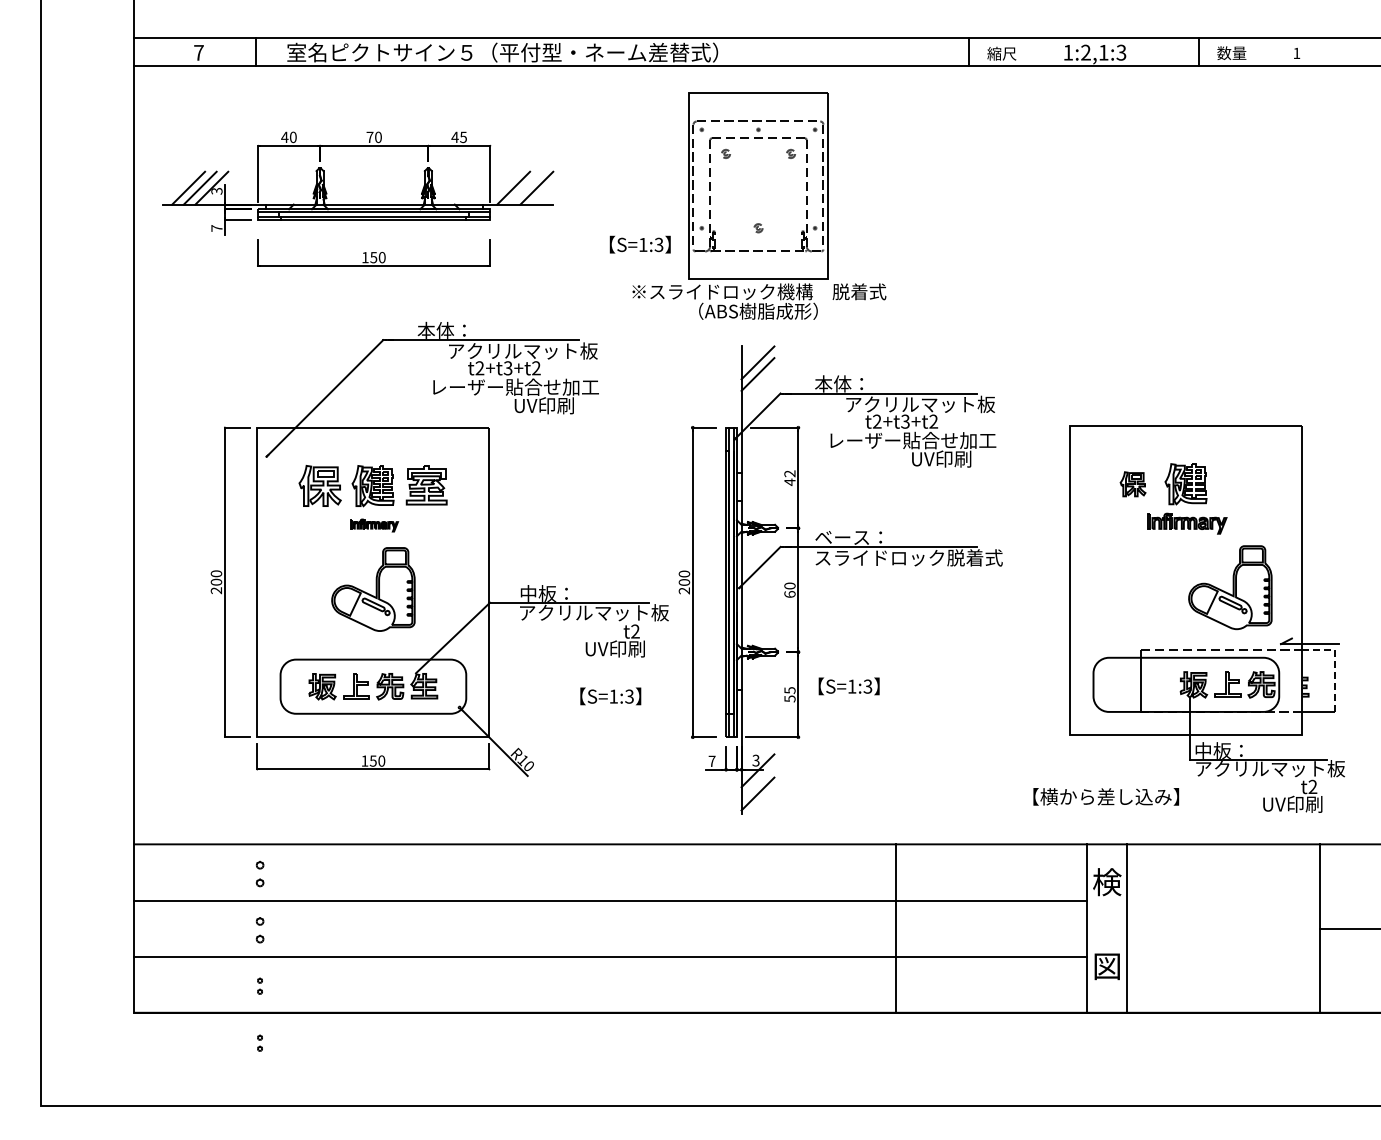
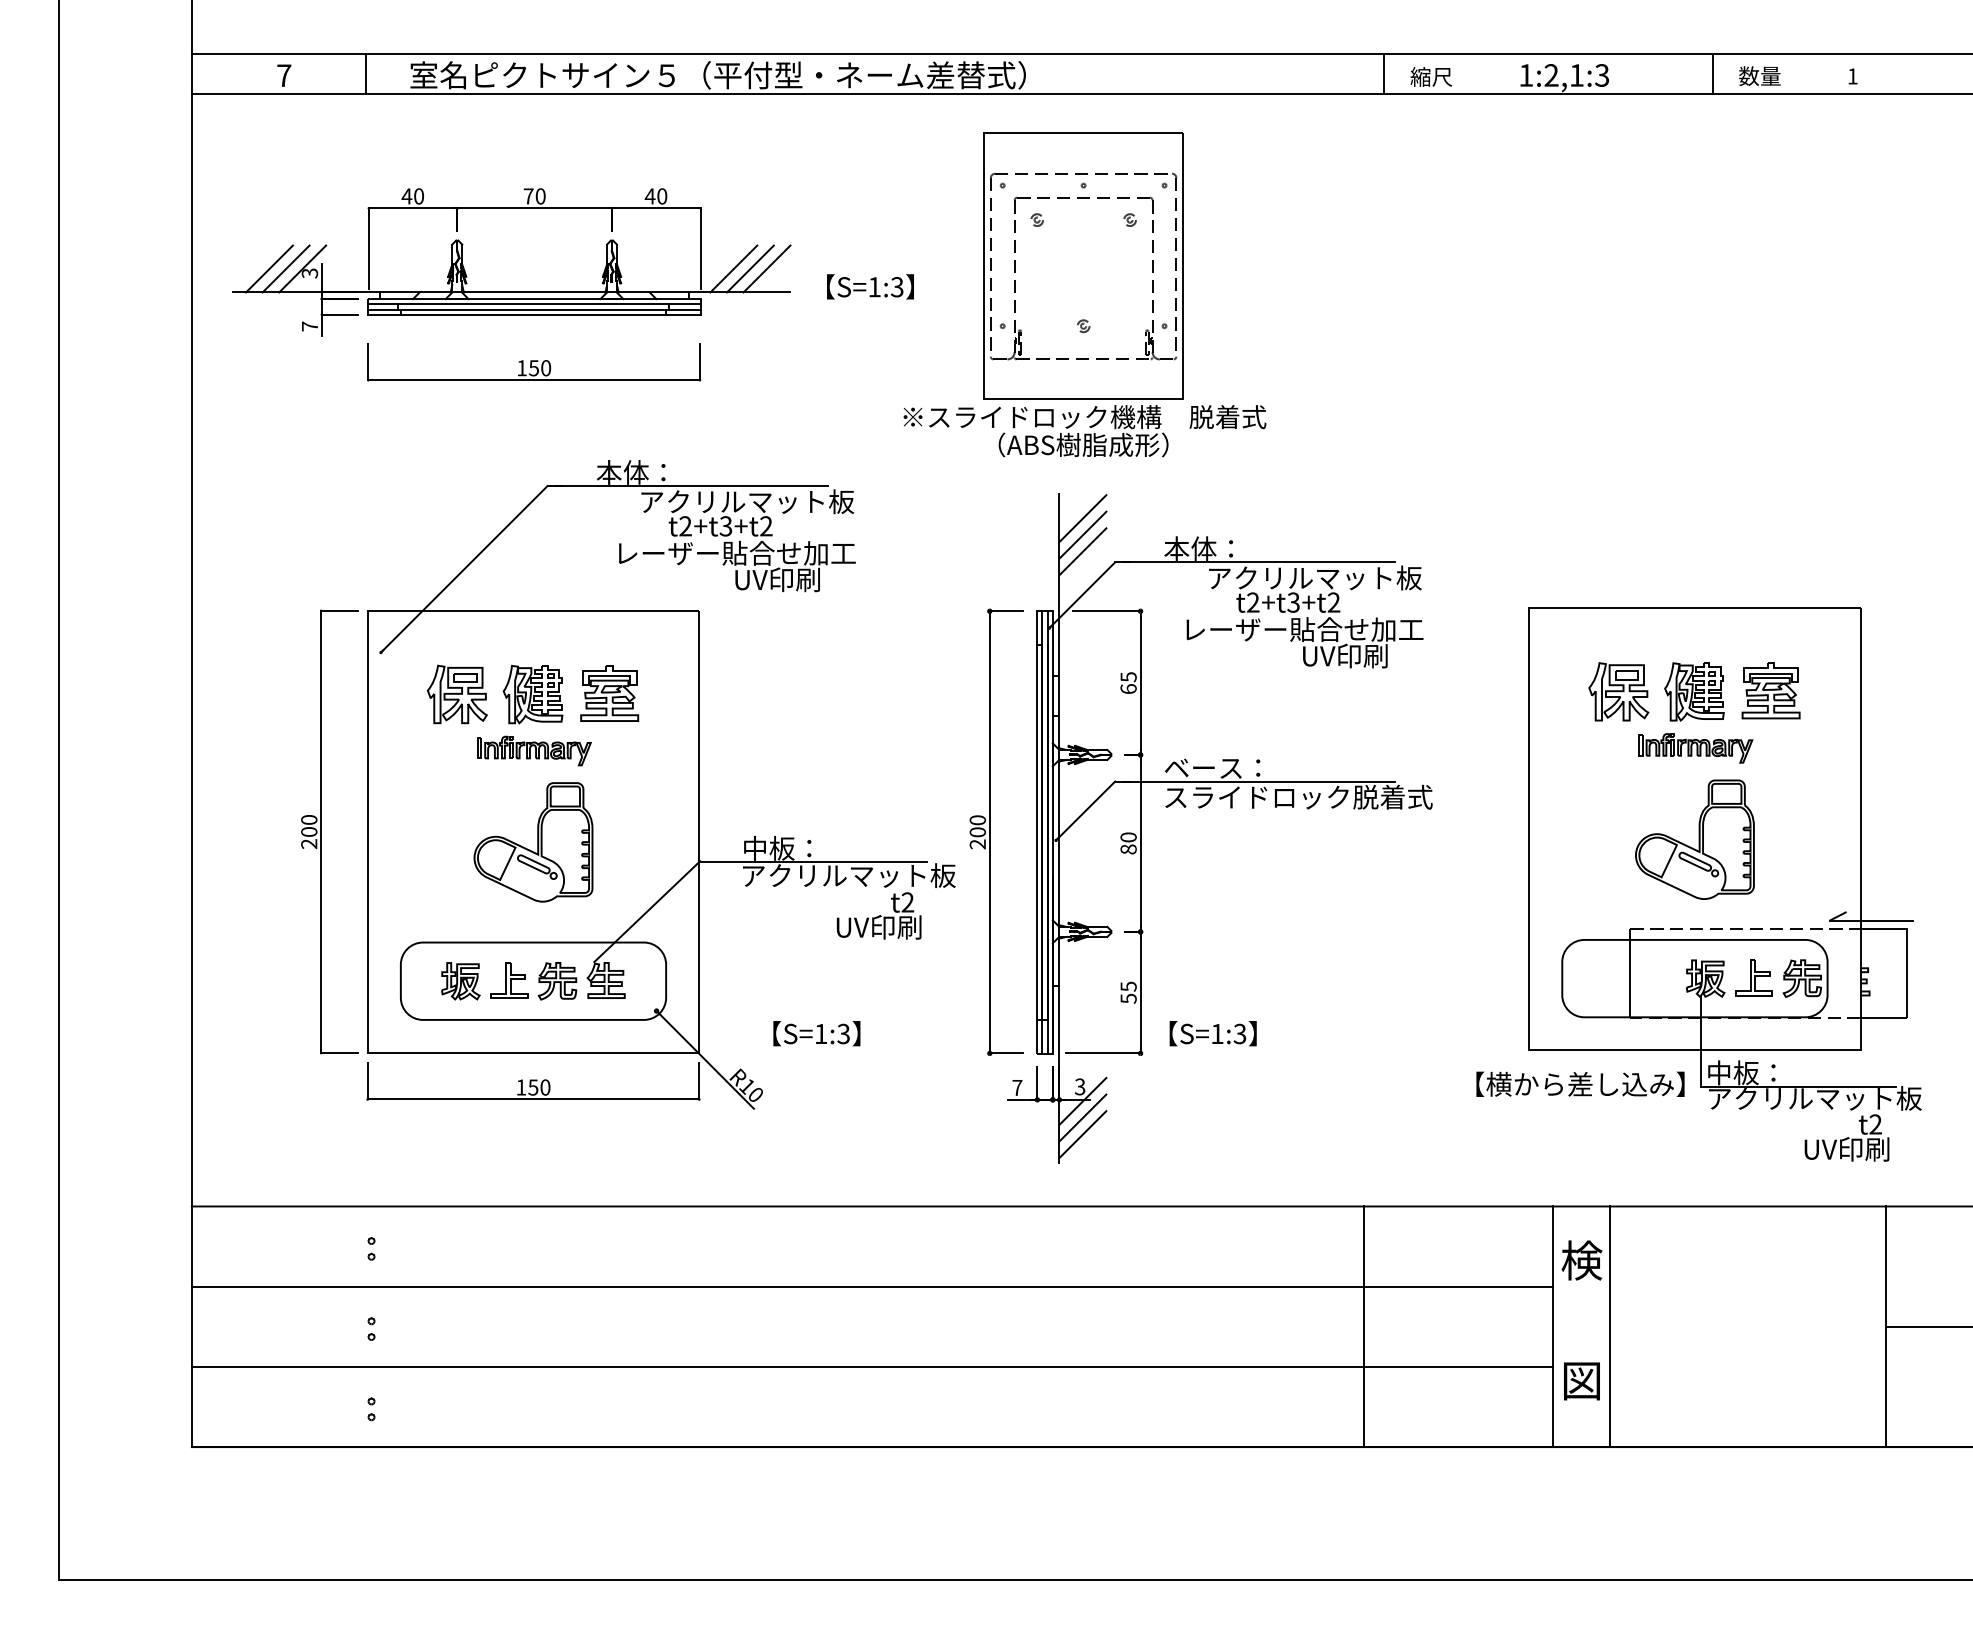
text: (463, 136) -> (662, 195), 45 -> 40
line: (524, 187) -> (749, 268), added
text: (639, 244) -> (869, 286), moved
line: (757, 385) -> (1082, 550), added
text: (789, 477) -> (1127, 682), 42 -> 65
part: (1239, 483) -> (1770, 690), added
part: (1132, 484) -> (1617, 692), size x1.67
part: (374, 525) -> (535, 750), size x1.67
part: (1230, 587) -> (1695, 839), moved
text: (789, 594) -> (1127, 849), 60 -> 80
line: (1335, 664) -> (1908, 949), dashed -> solid
text: (848, 686) -> (1212, 1033), moved
text: (610, 696) -> (816, 1033), moved
line: (757, 782) -> (1082, 1118), added
text: (1106, 796) -> (1580, 1083), moved
part: (259, 873) -> (370, 1248), size x0.62
line: (895, 928) -> (1363, 1326), moved
part: (259, 929) -> (370, 1328), size x0.62
part: (259, 1042) -> (370, 1489), removed

